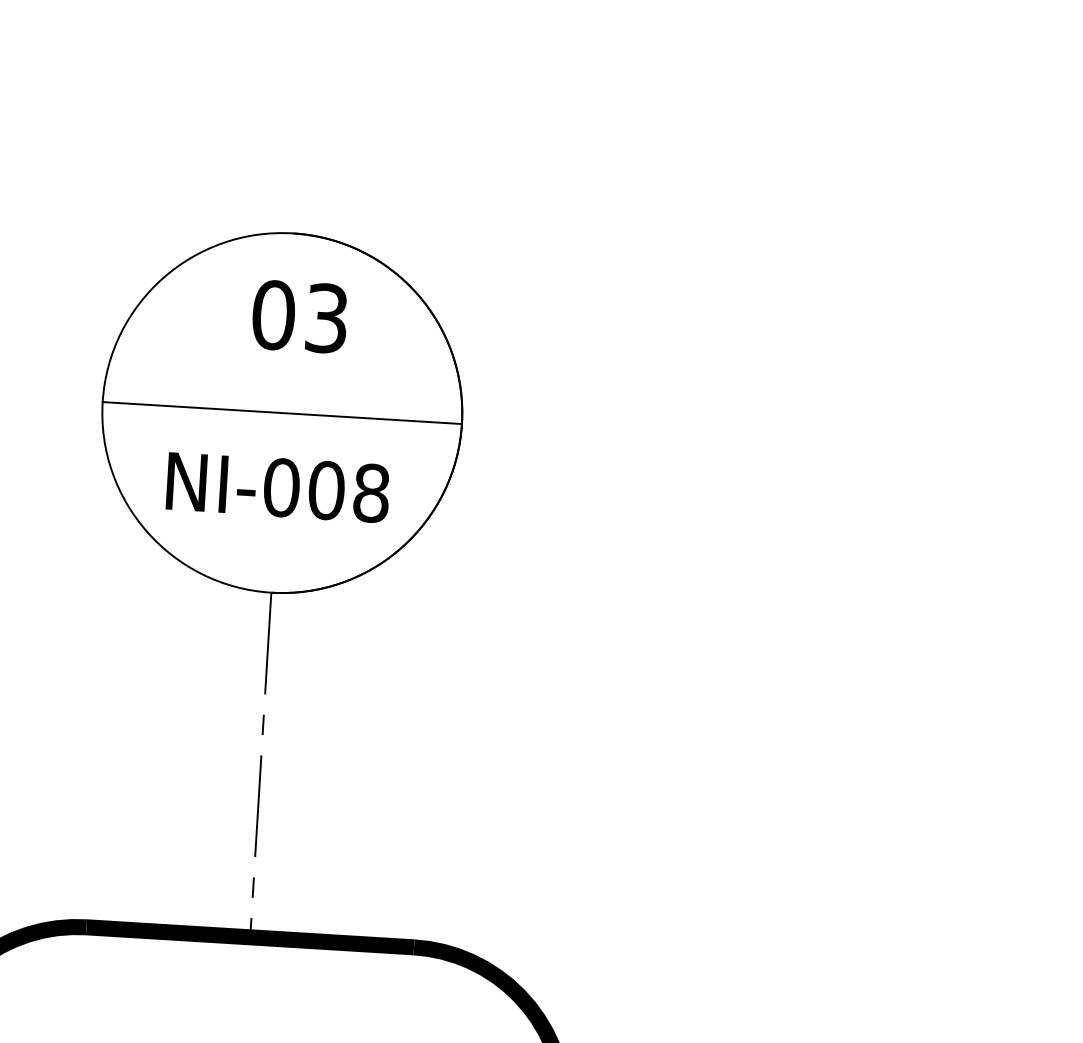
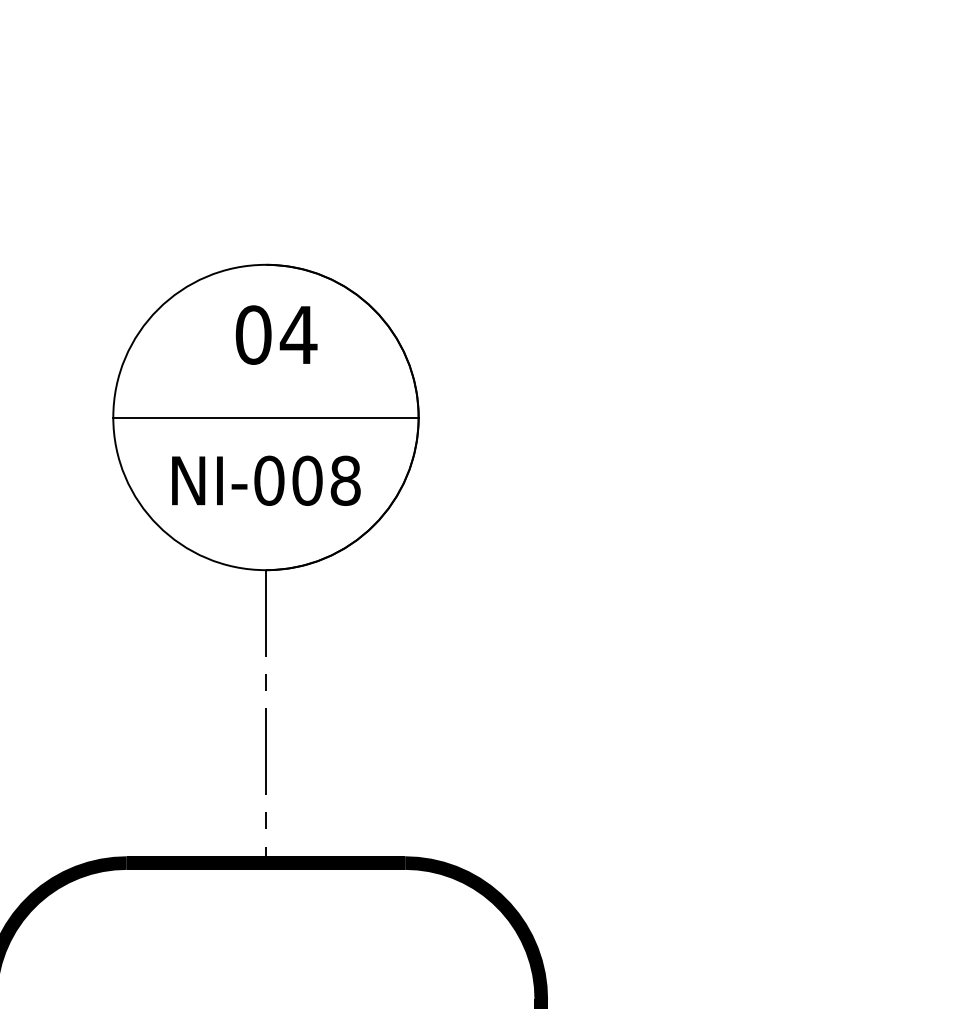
text: (326, 317) -> (298, 334), 03 -> 04

